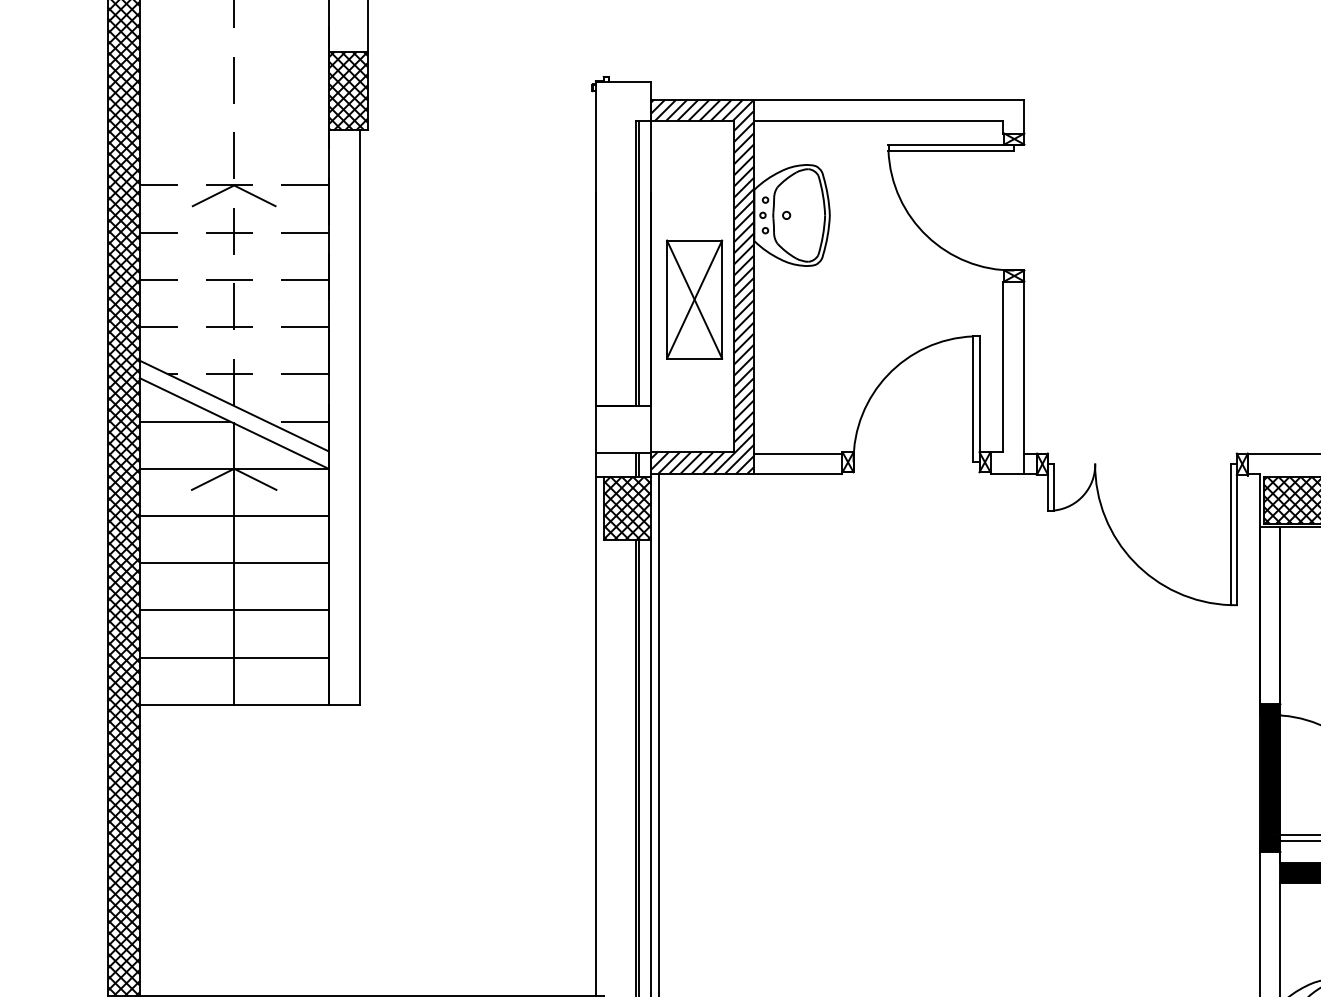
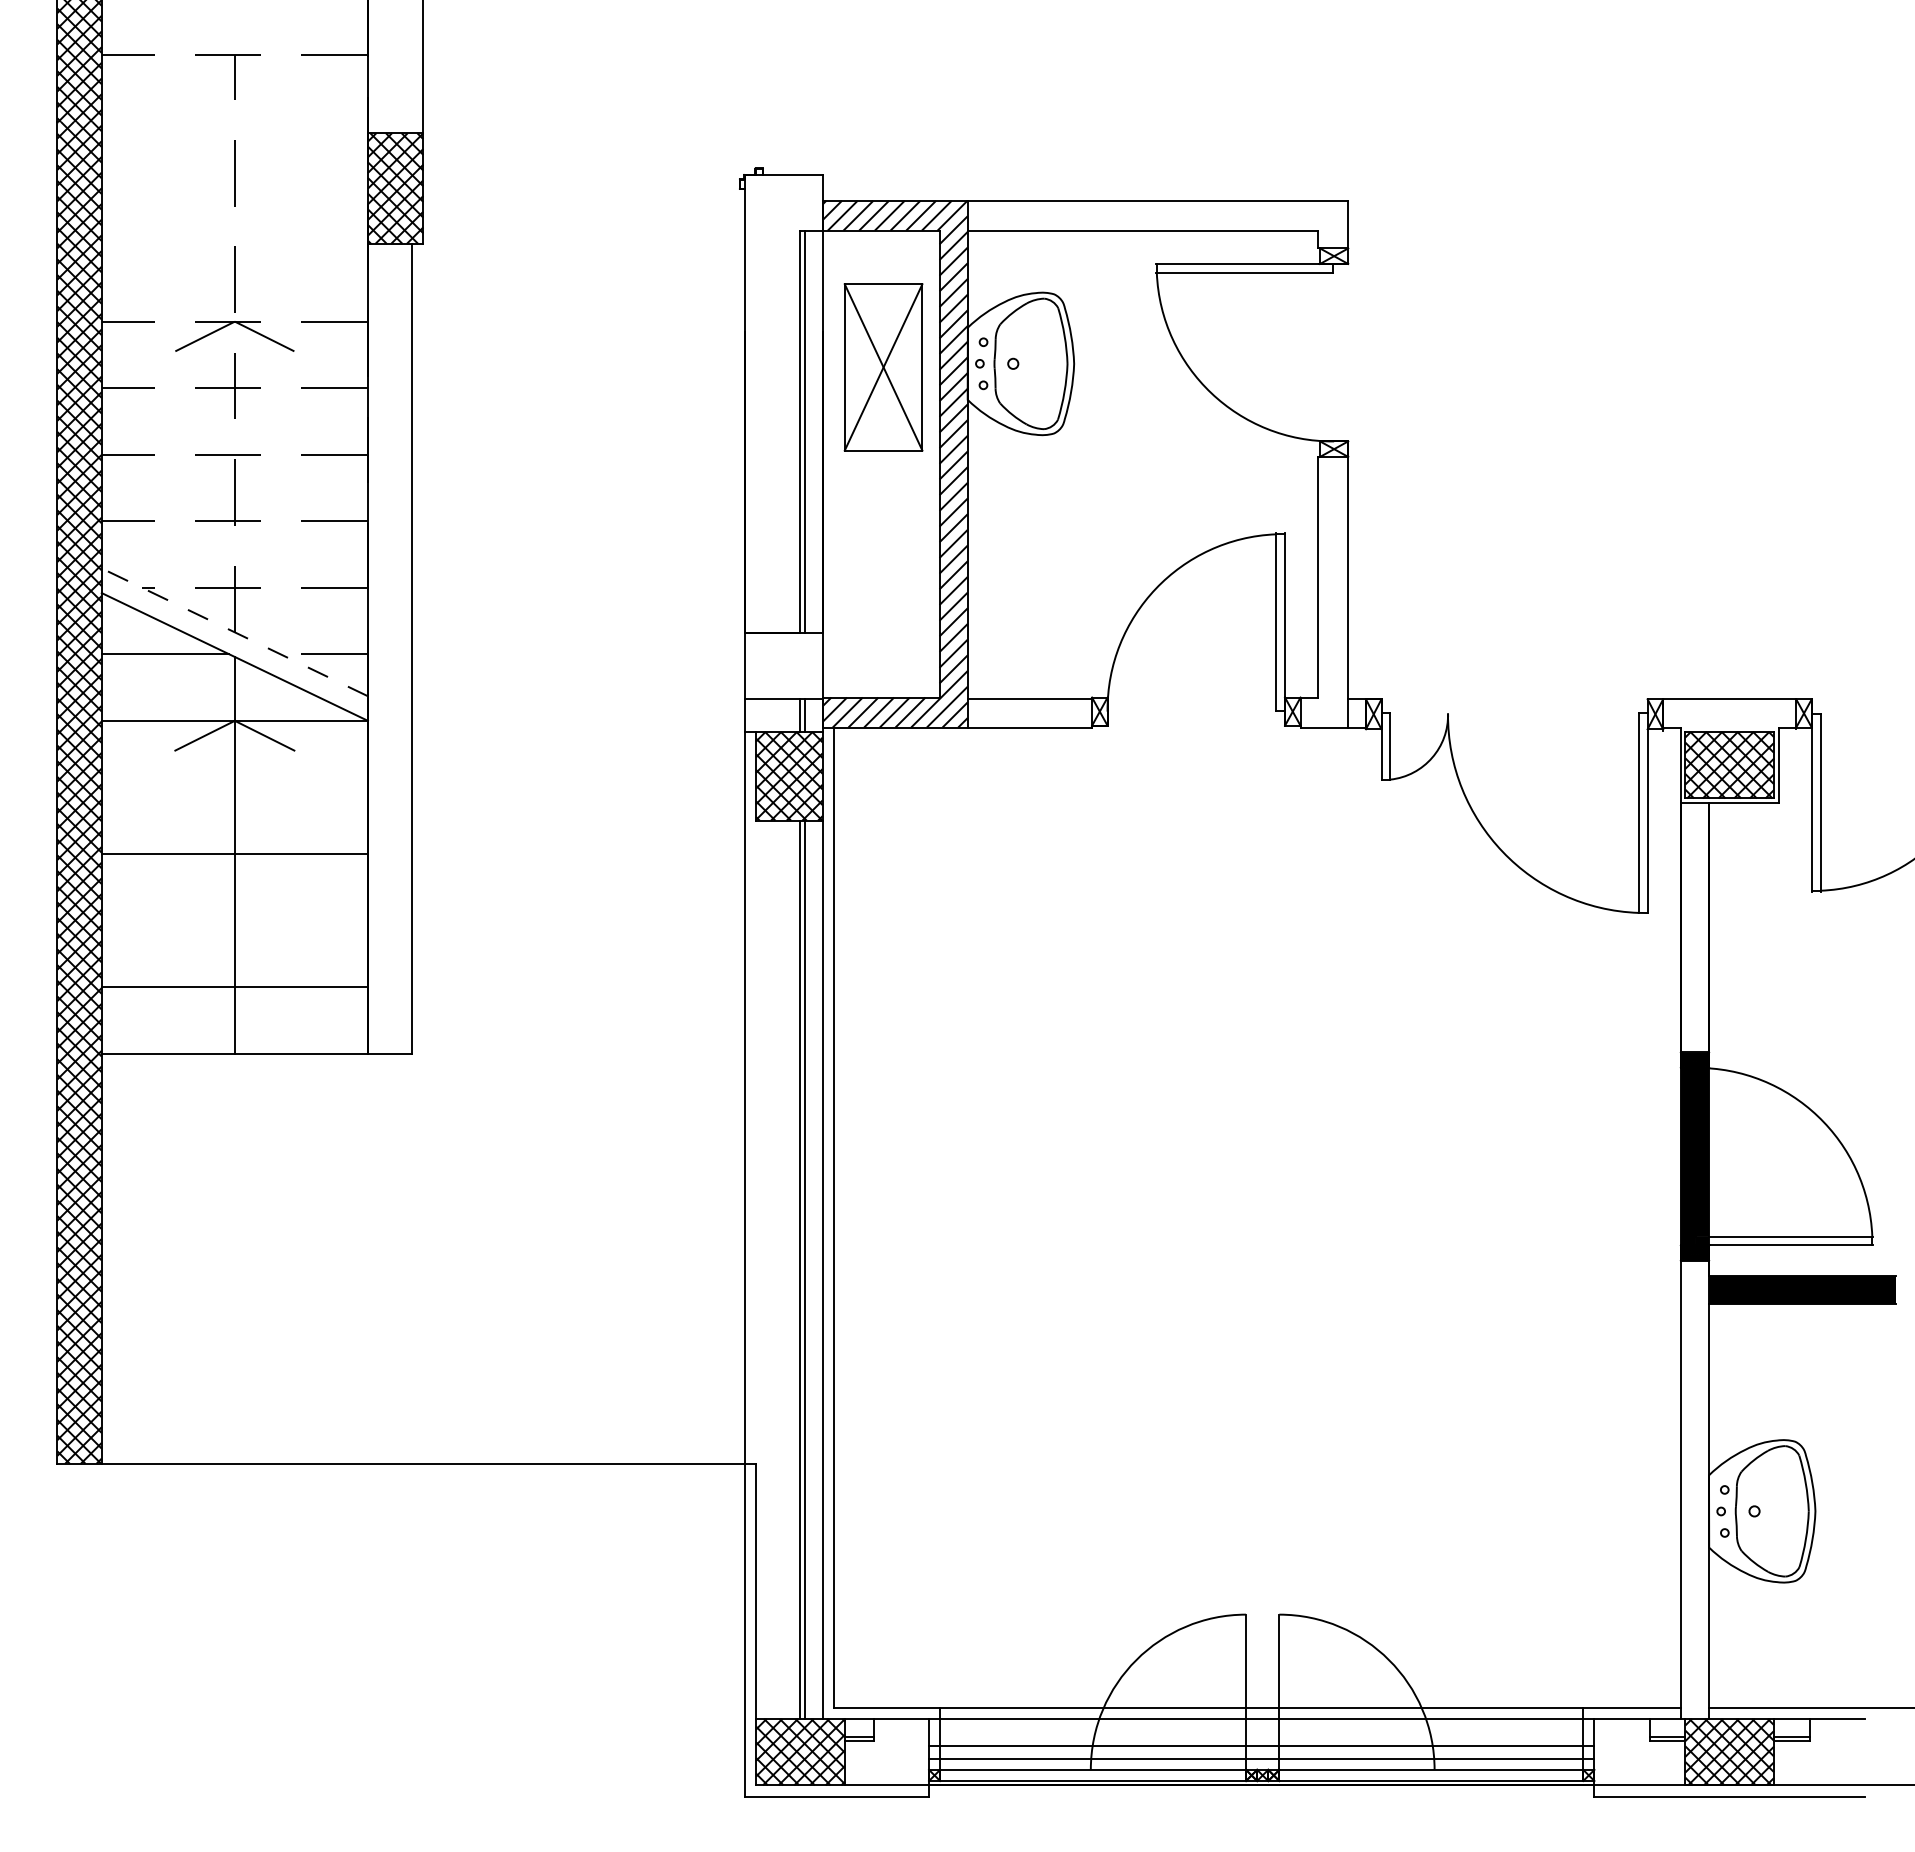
part: (694, 299) -> (883, 367), moved
line: (233, 406) -> (234, 632), solid -> dashed
line: (233, 516) -> (234, 787), removed
line: (233, 610) -> (234, 920), removed

